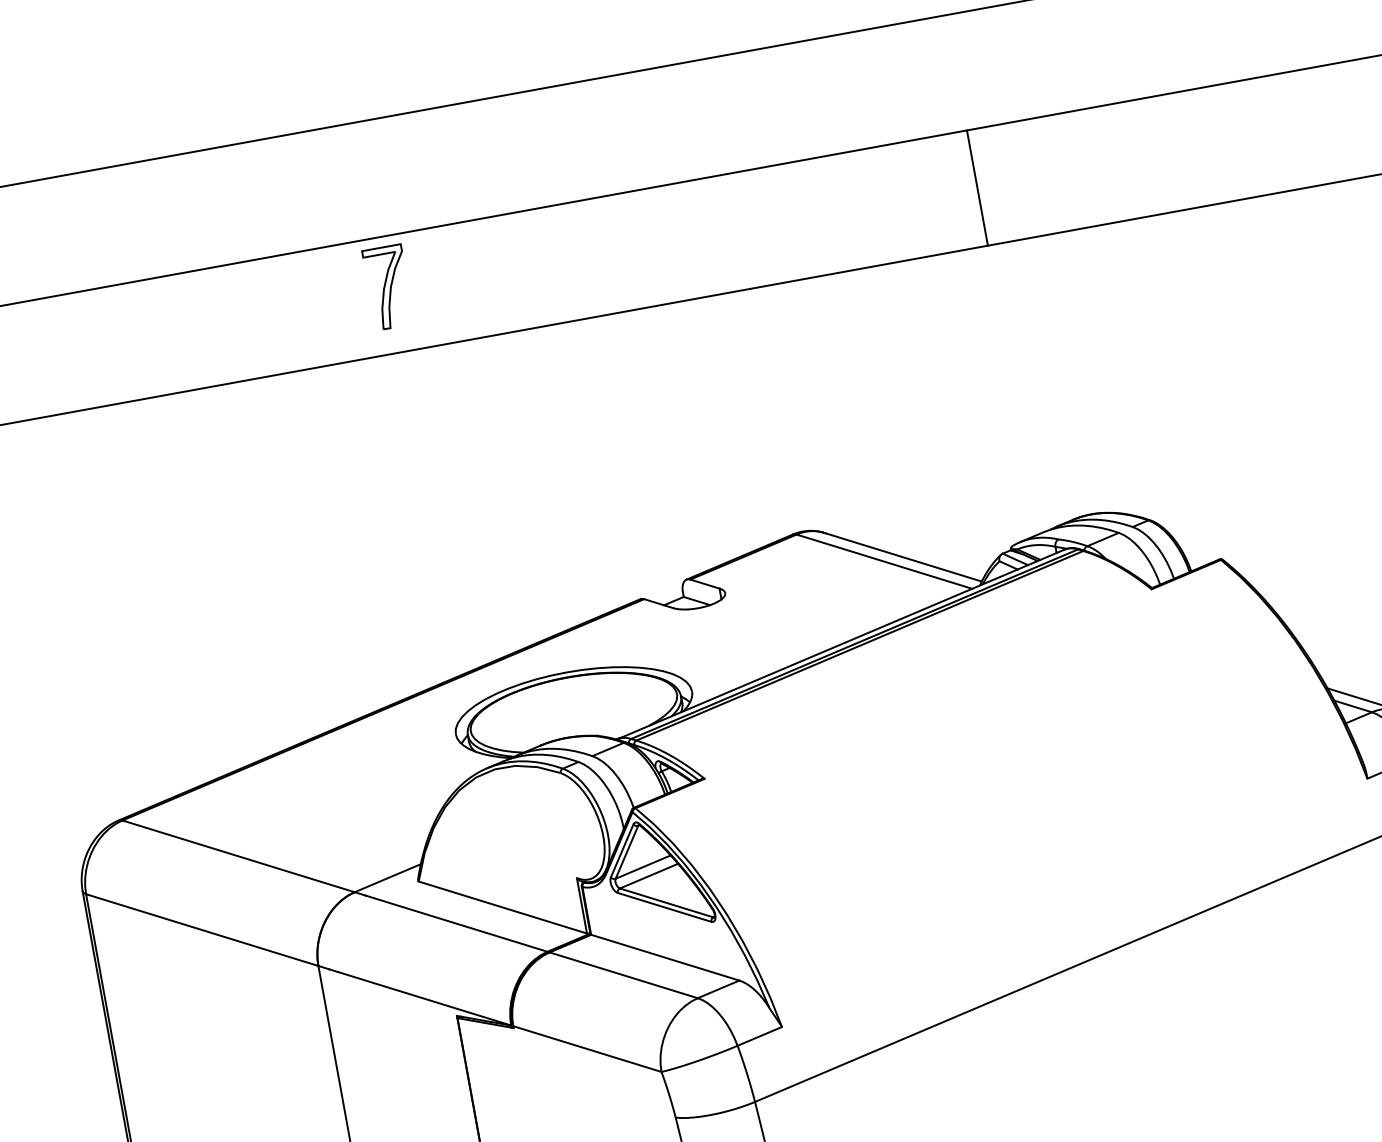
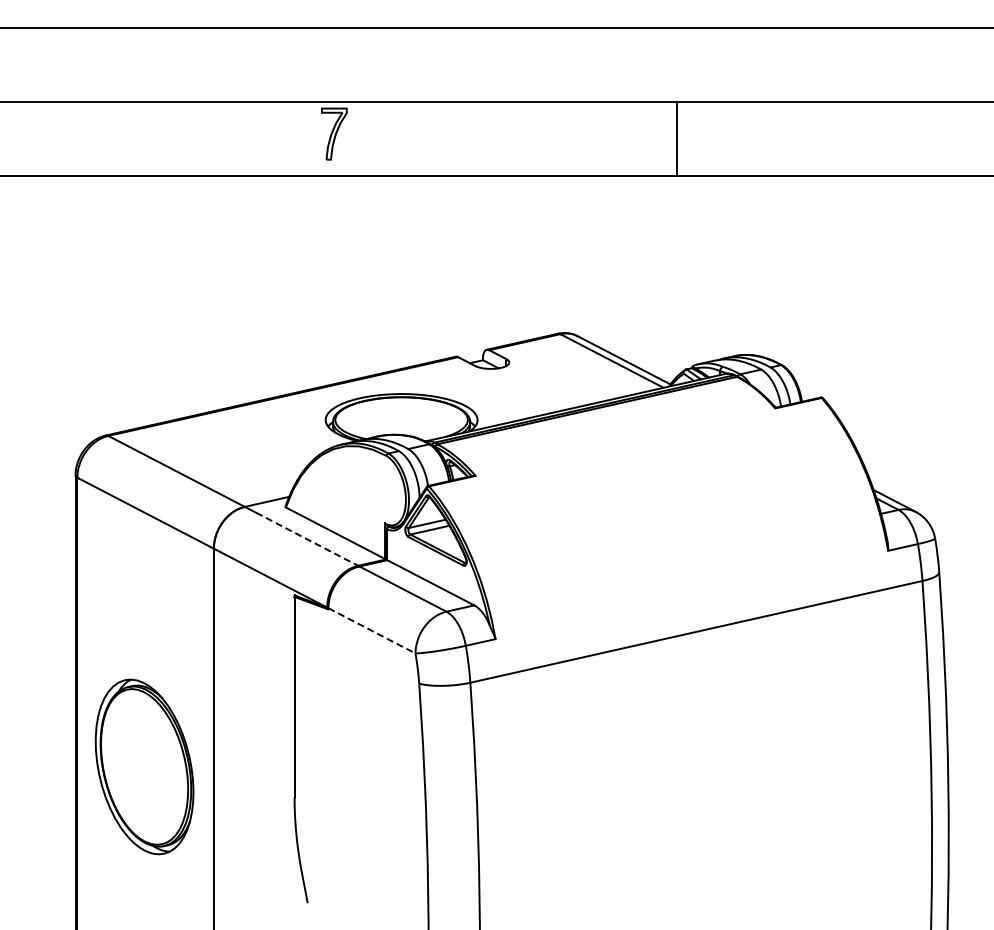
line: (977, 187) -> (677, 138), moved
line: (461, 925) -> (307, 539), solid -> dashed
line: (588, 1049) -> (372, 631), solid -> dashed

